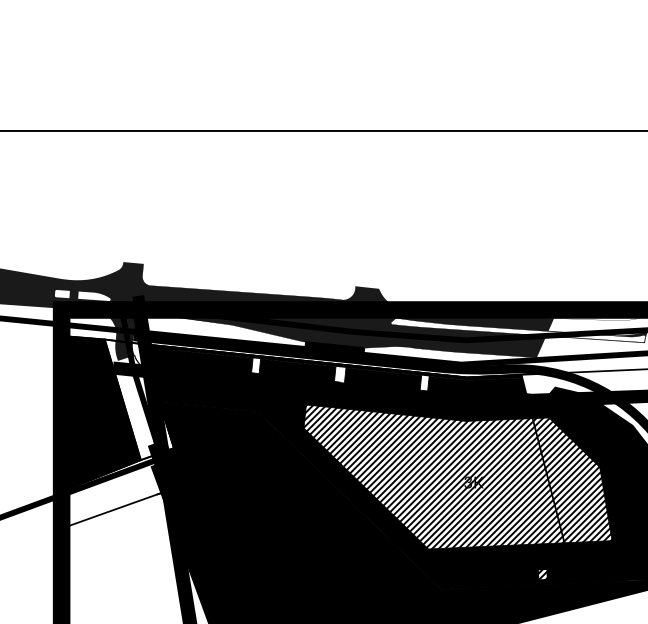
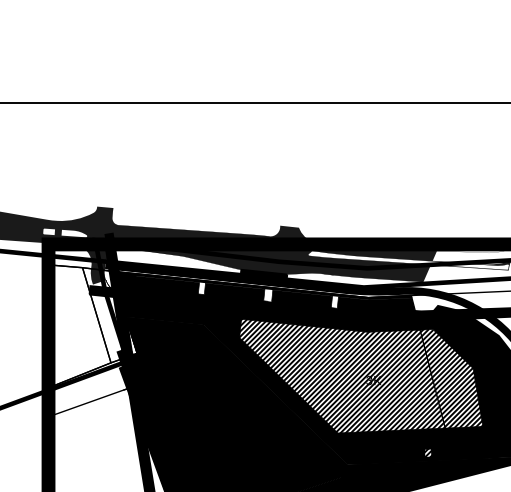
fill: (100, 412) -> (79, 325), removed

